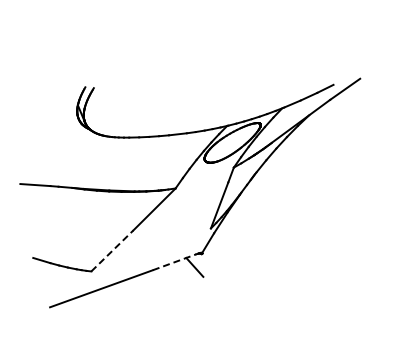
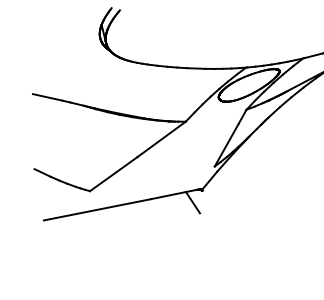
line: (112, 250) -> (114, 173), dashed -> solid
line: (175, 262) -> (174, 194), dashed -> solid

